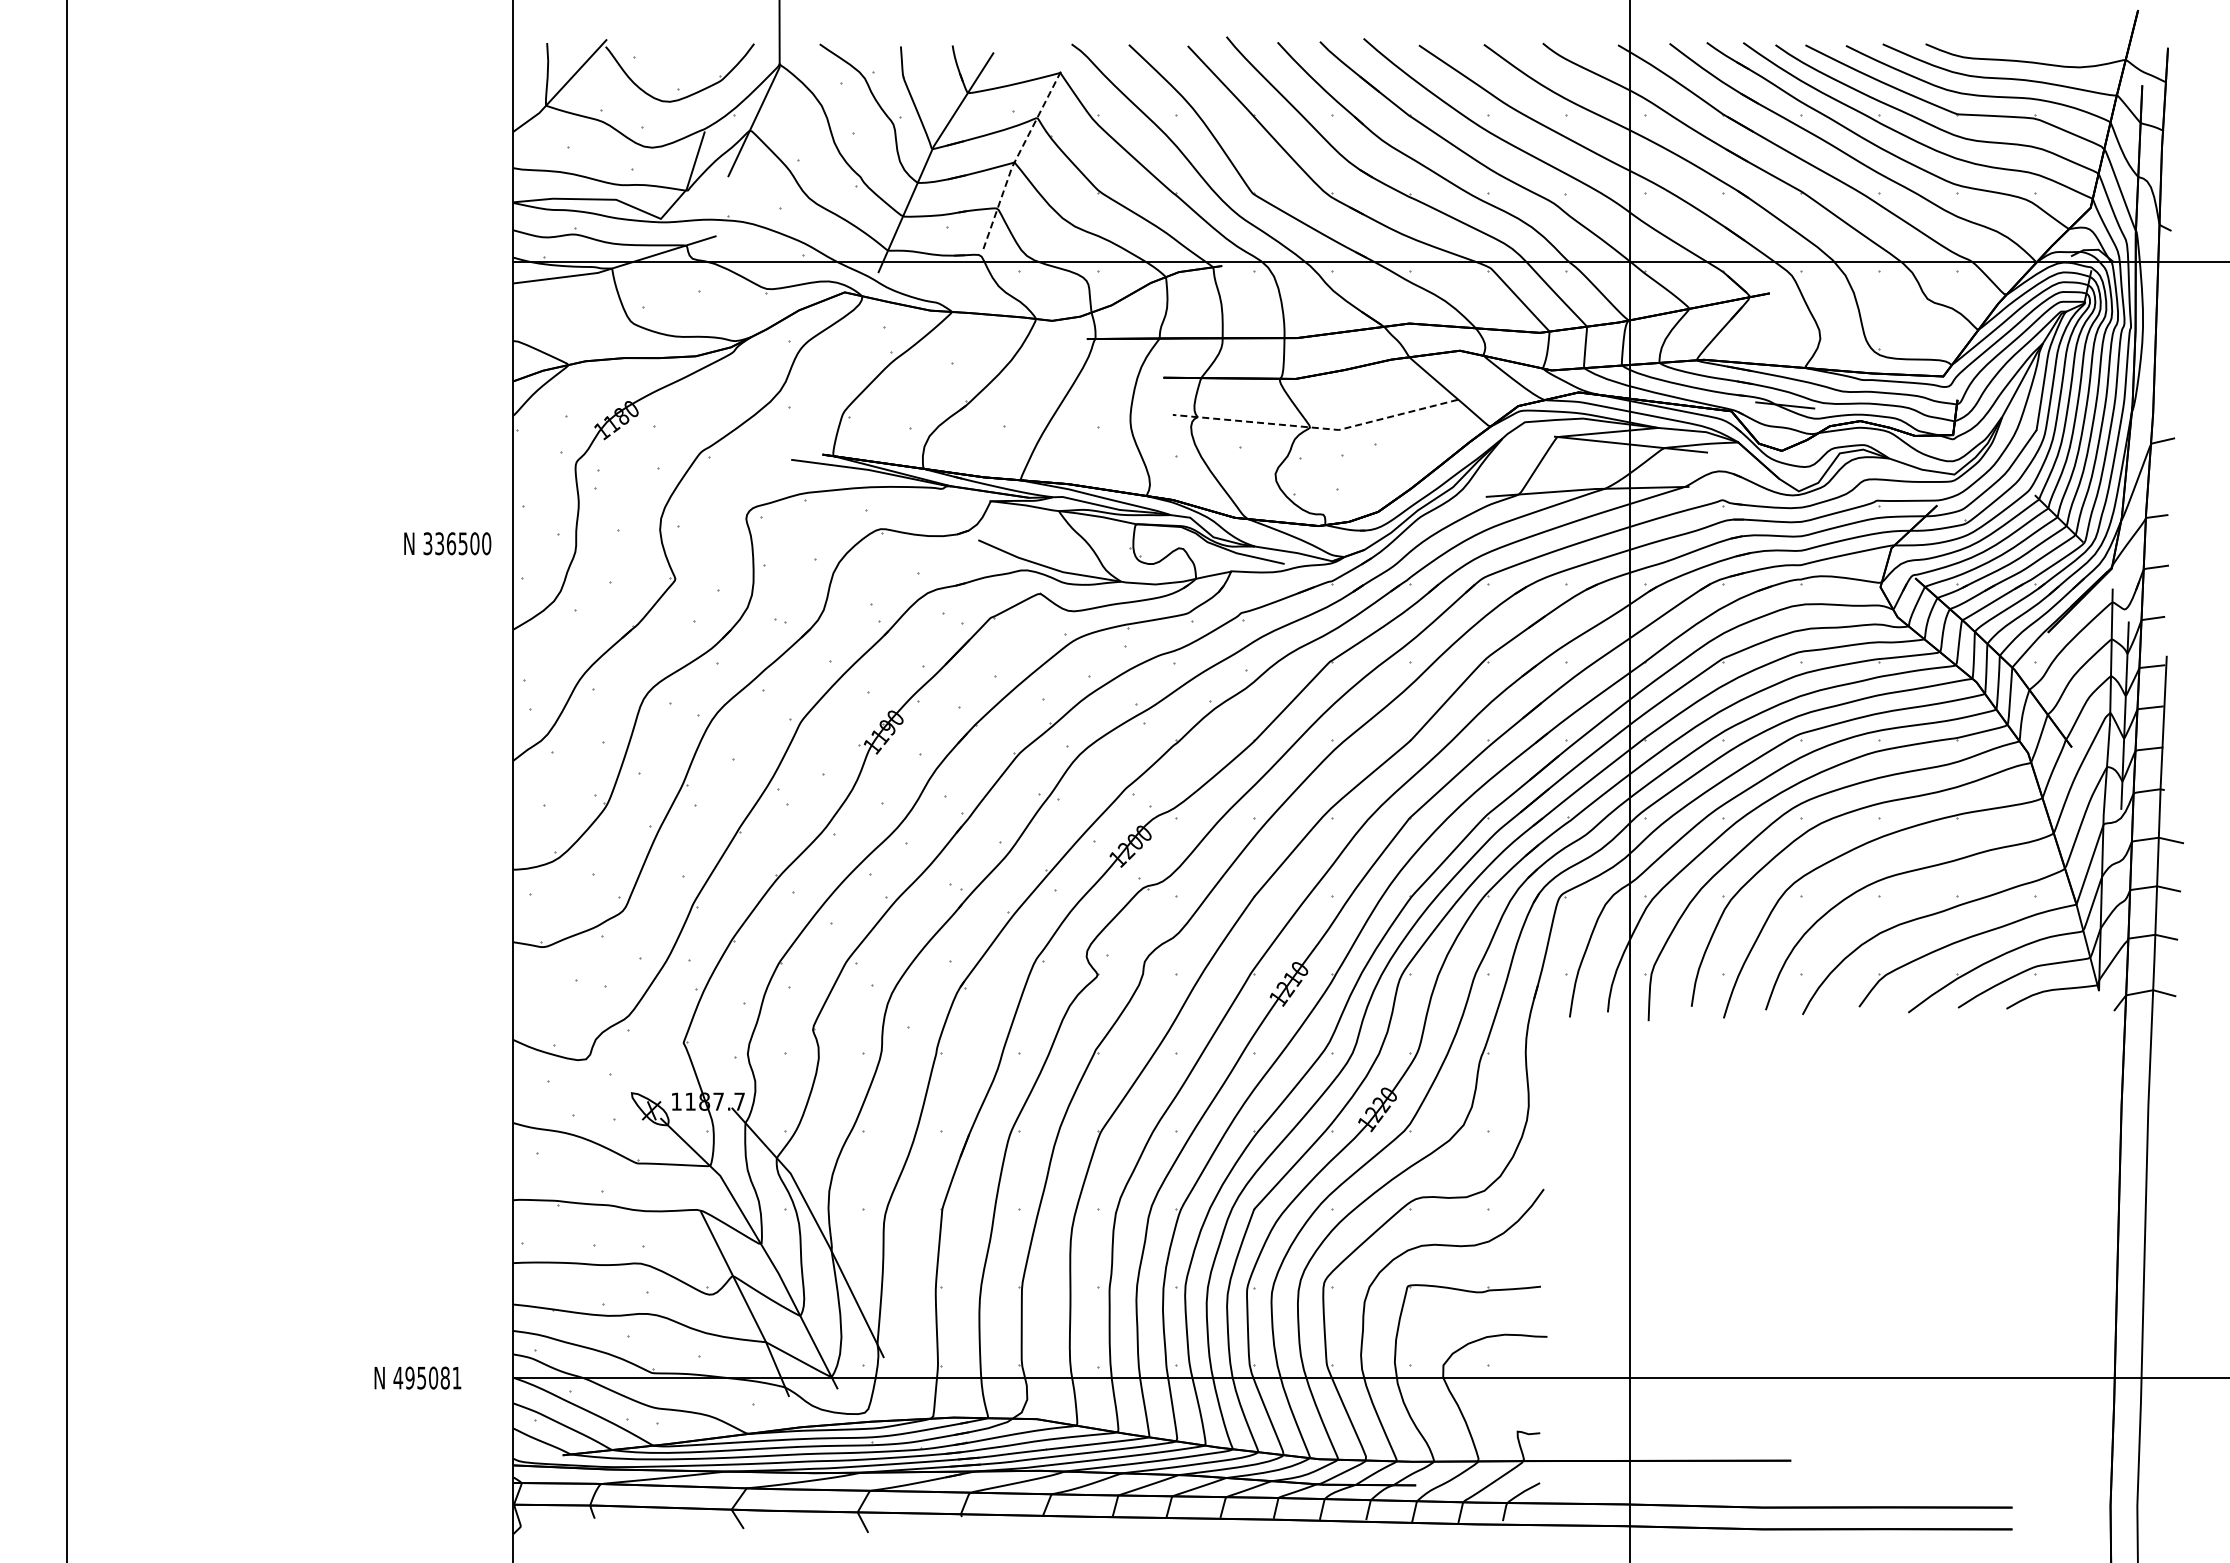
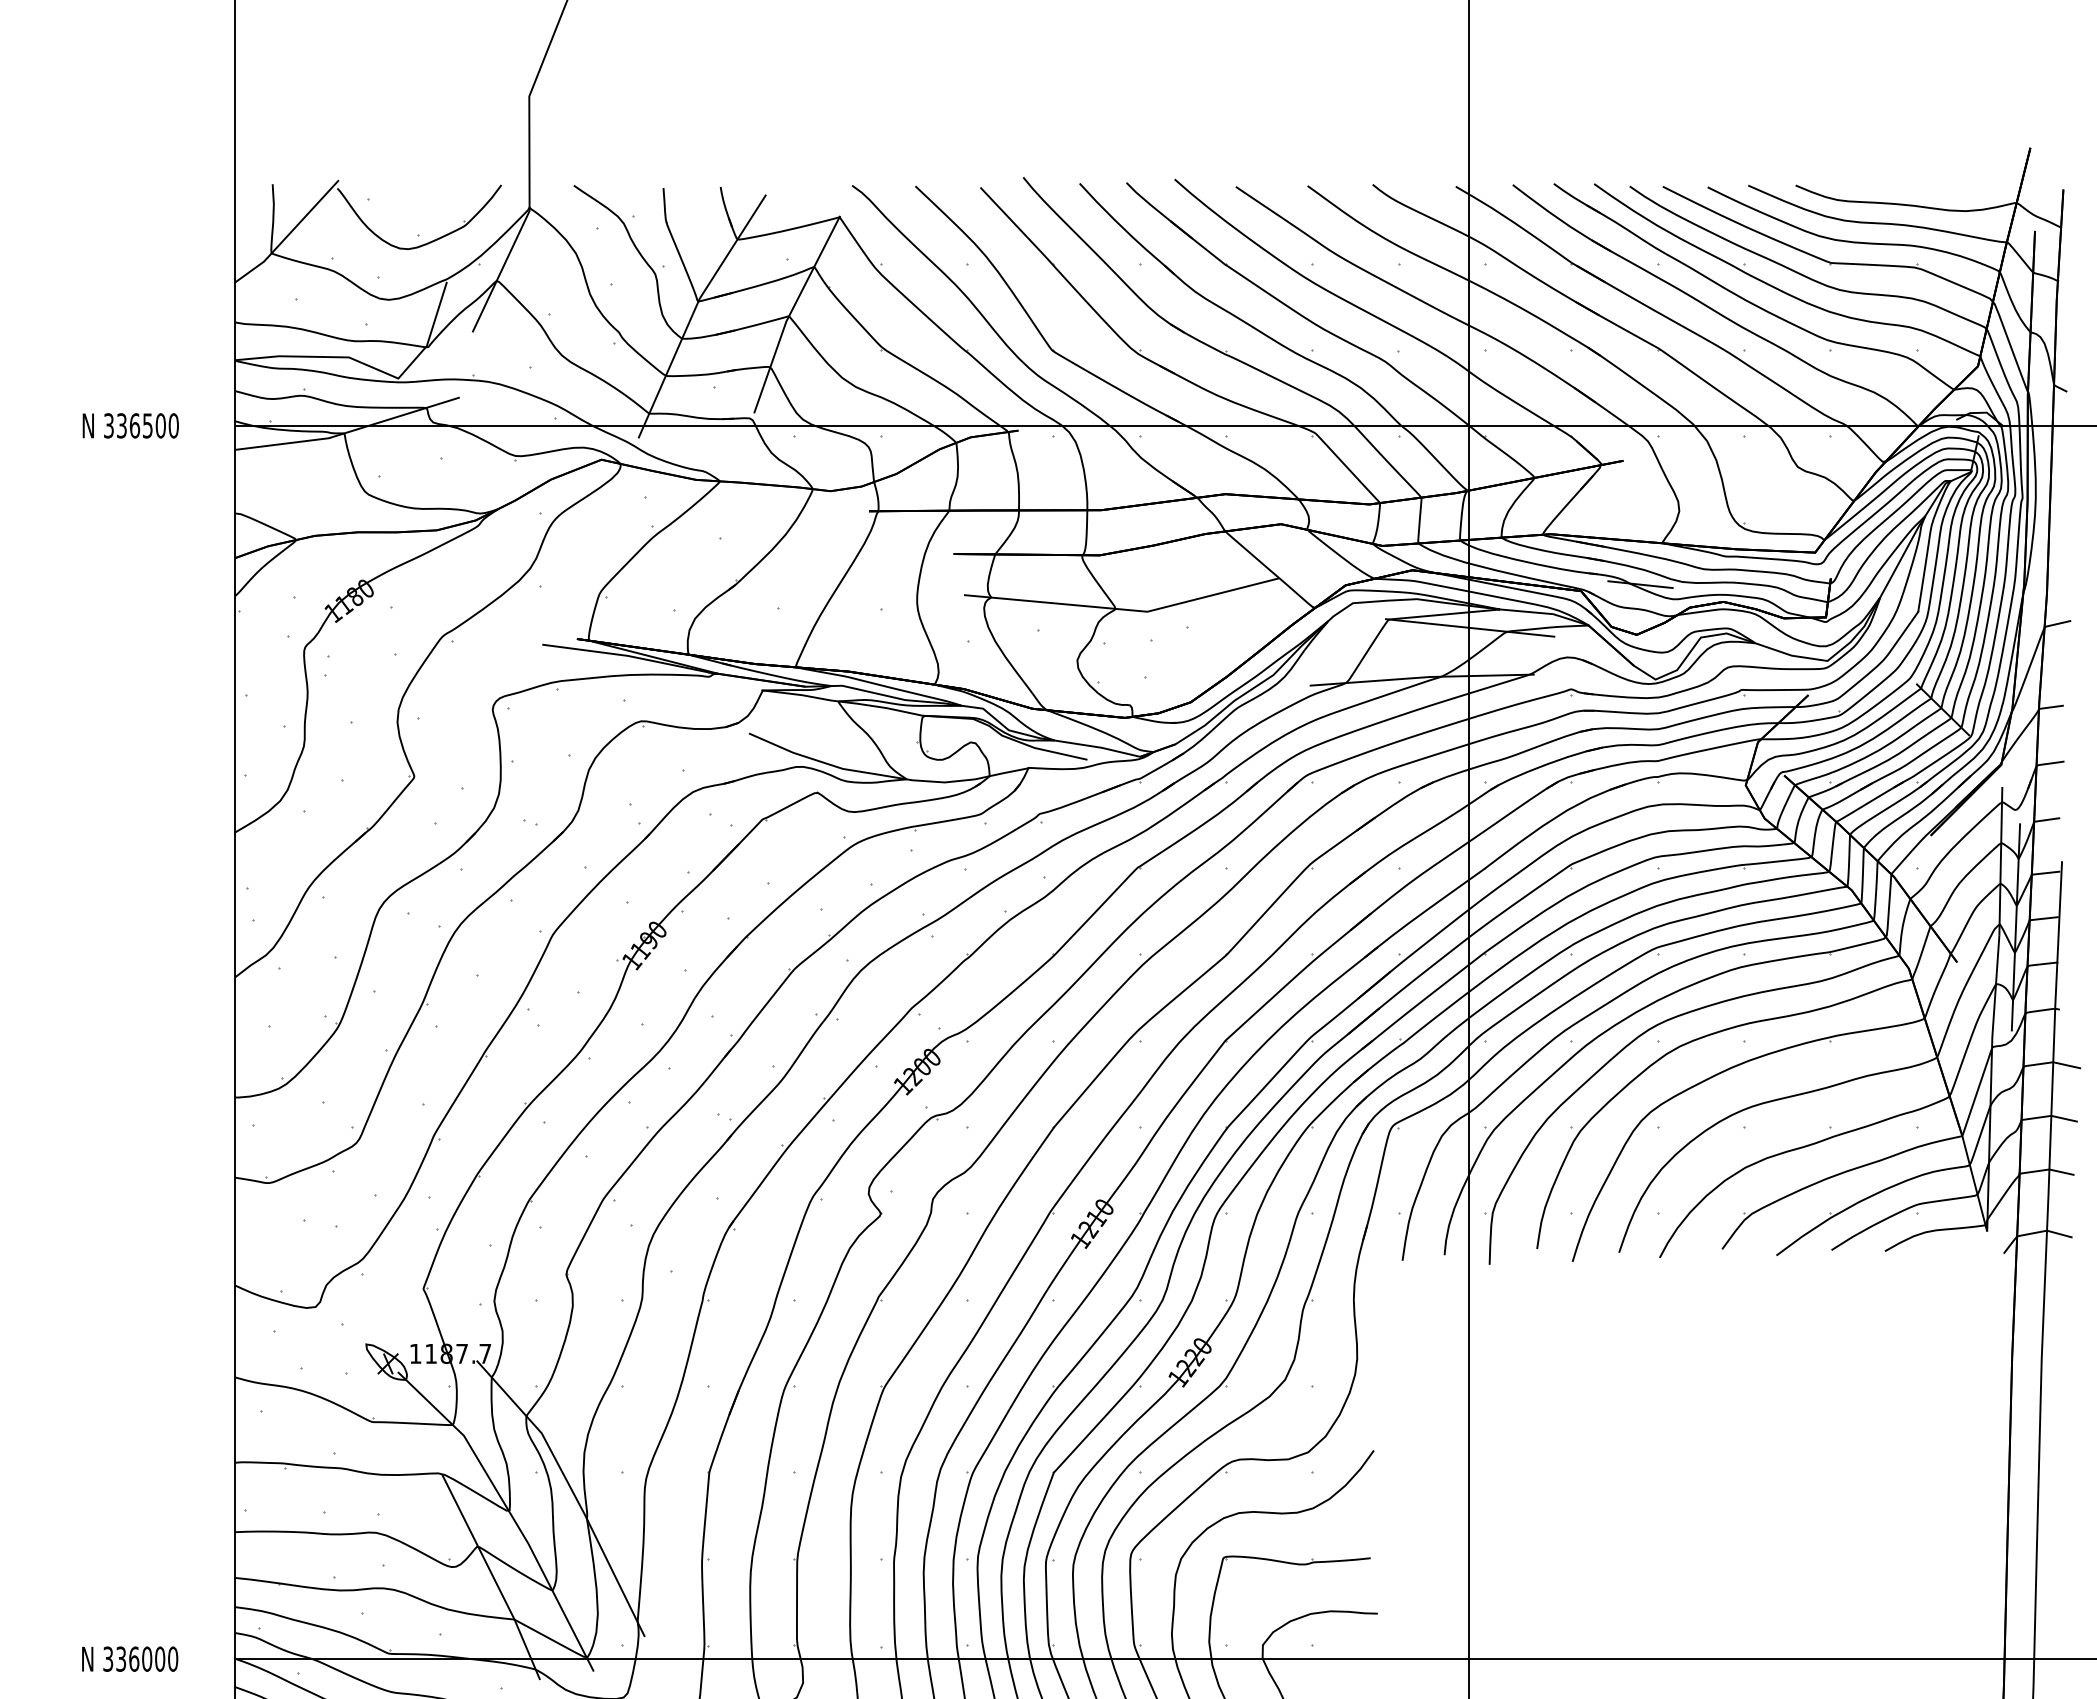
line: (1016, 159) -> (791, 312), dashed -> solid
line: (1317, 428) -> (1123, 610), dashed -> solid
text: (447, 543) -> (130, 425), moved
text: (427, 1377) -> (140, 1658), 495081 -> 336000

